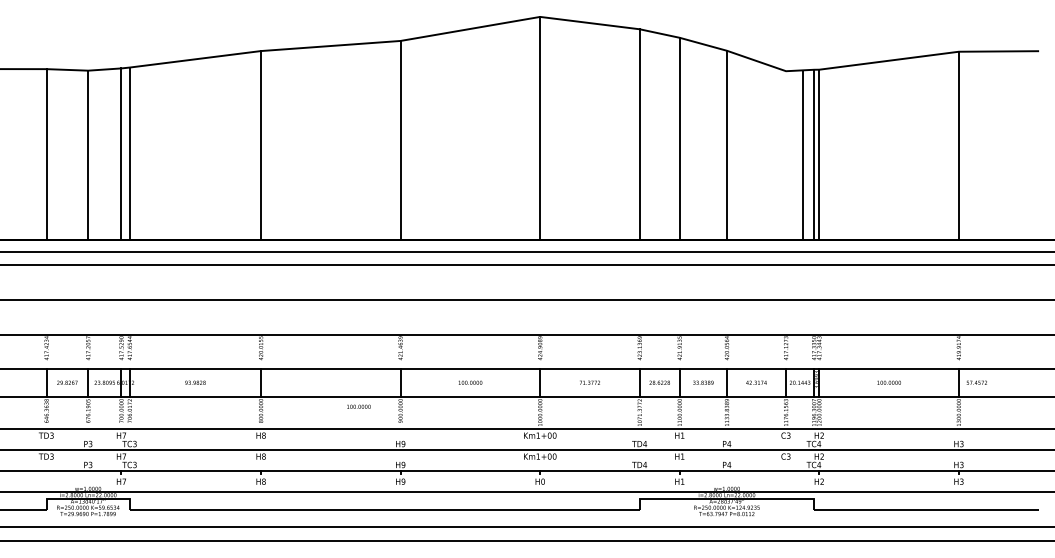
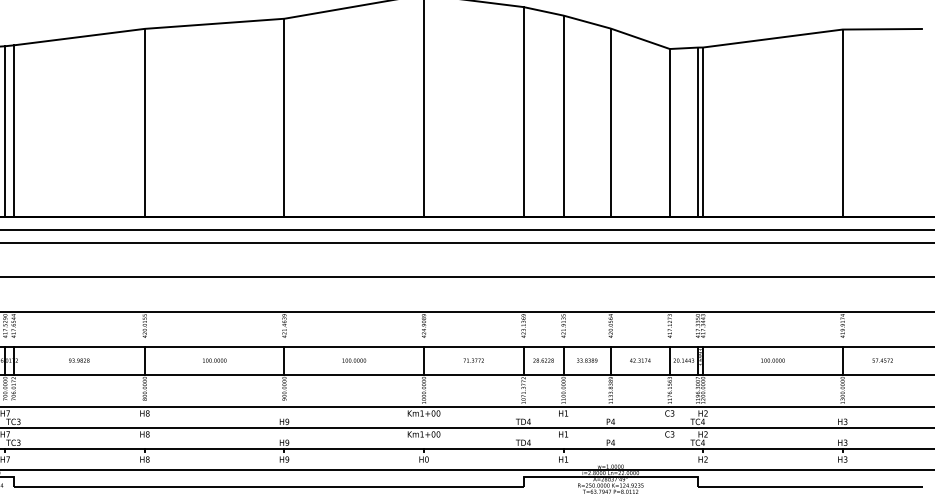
line: (803, 155) -> (670, 133), moved
text: (976, 382) -> (882, 360), moved
text: (358, 406) -> (214, 360), moved

